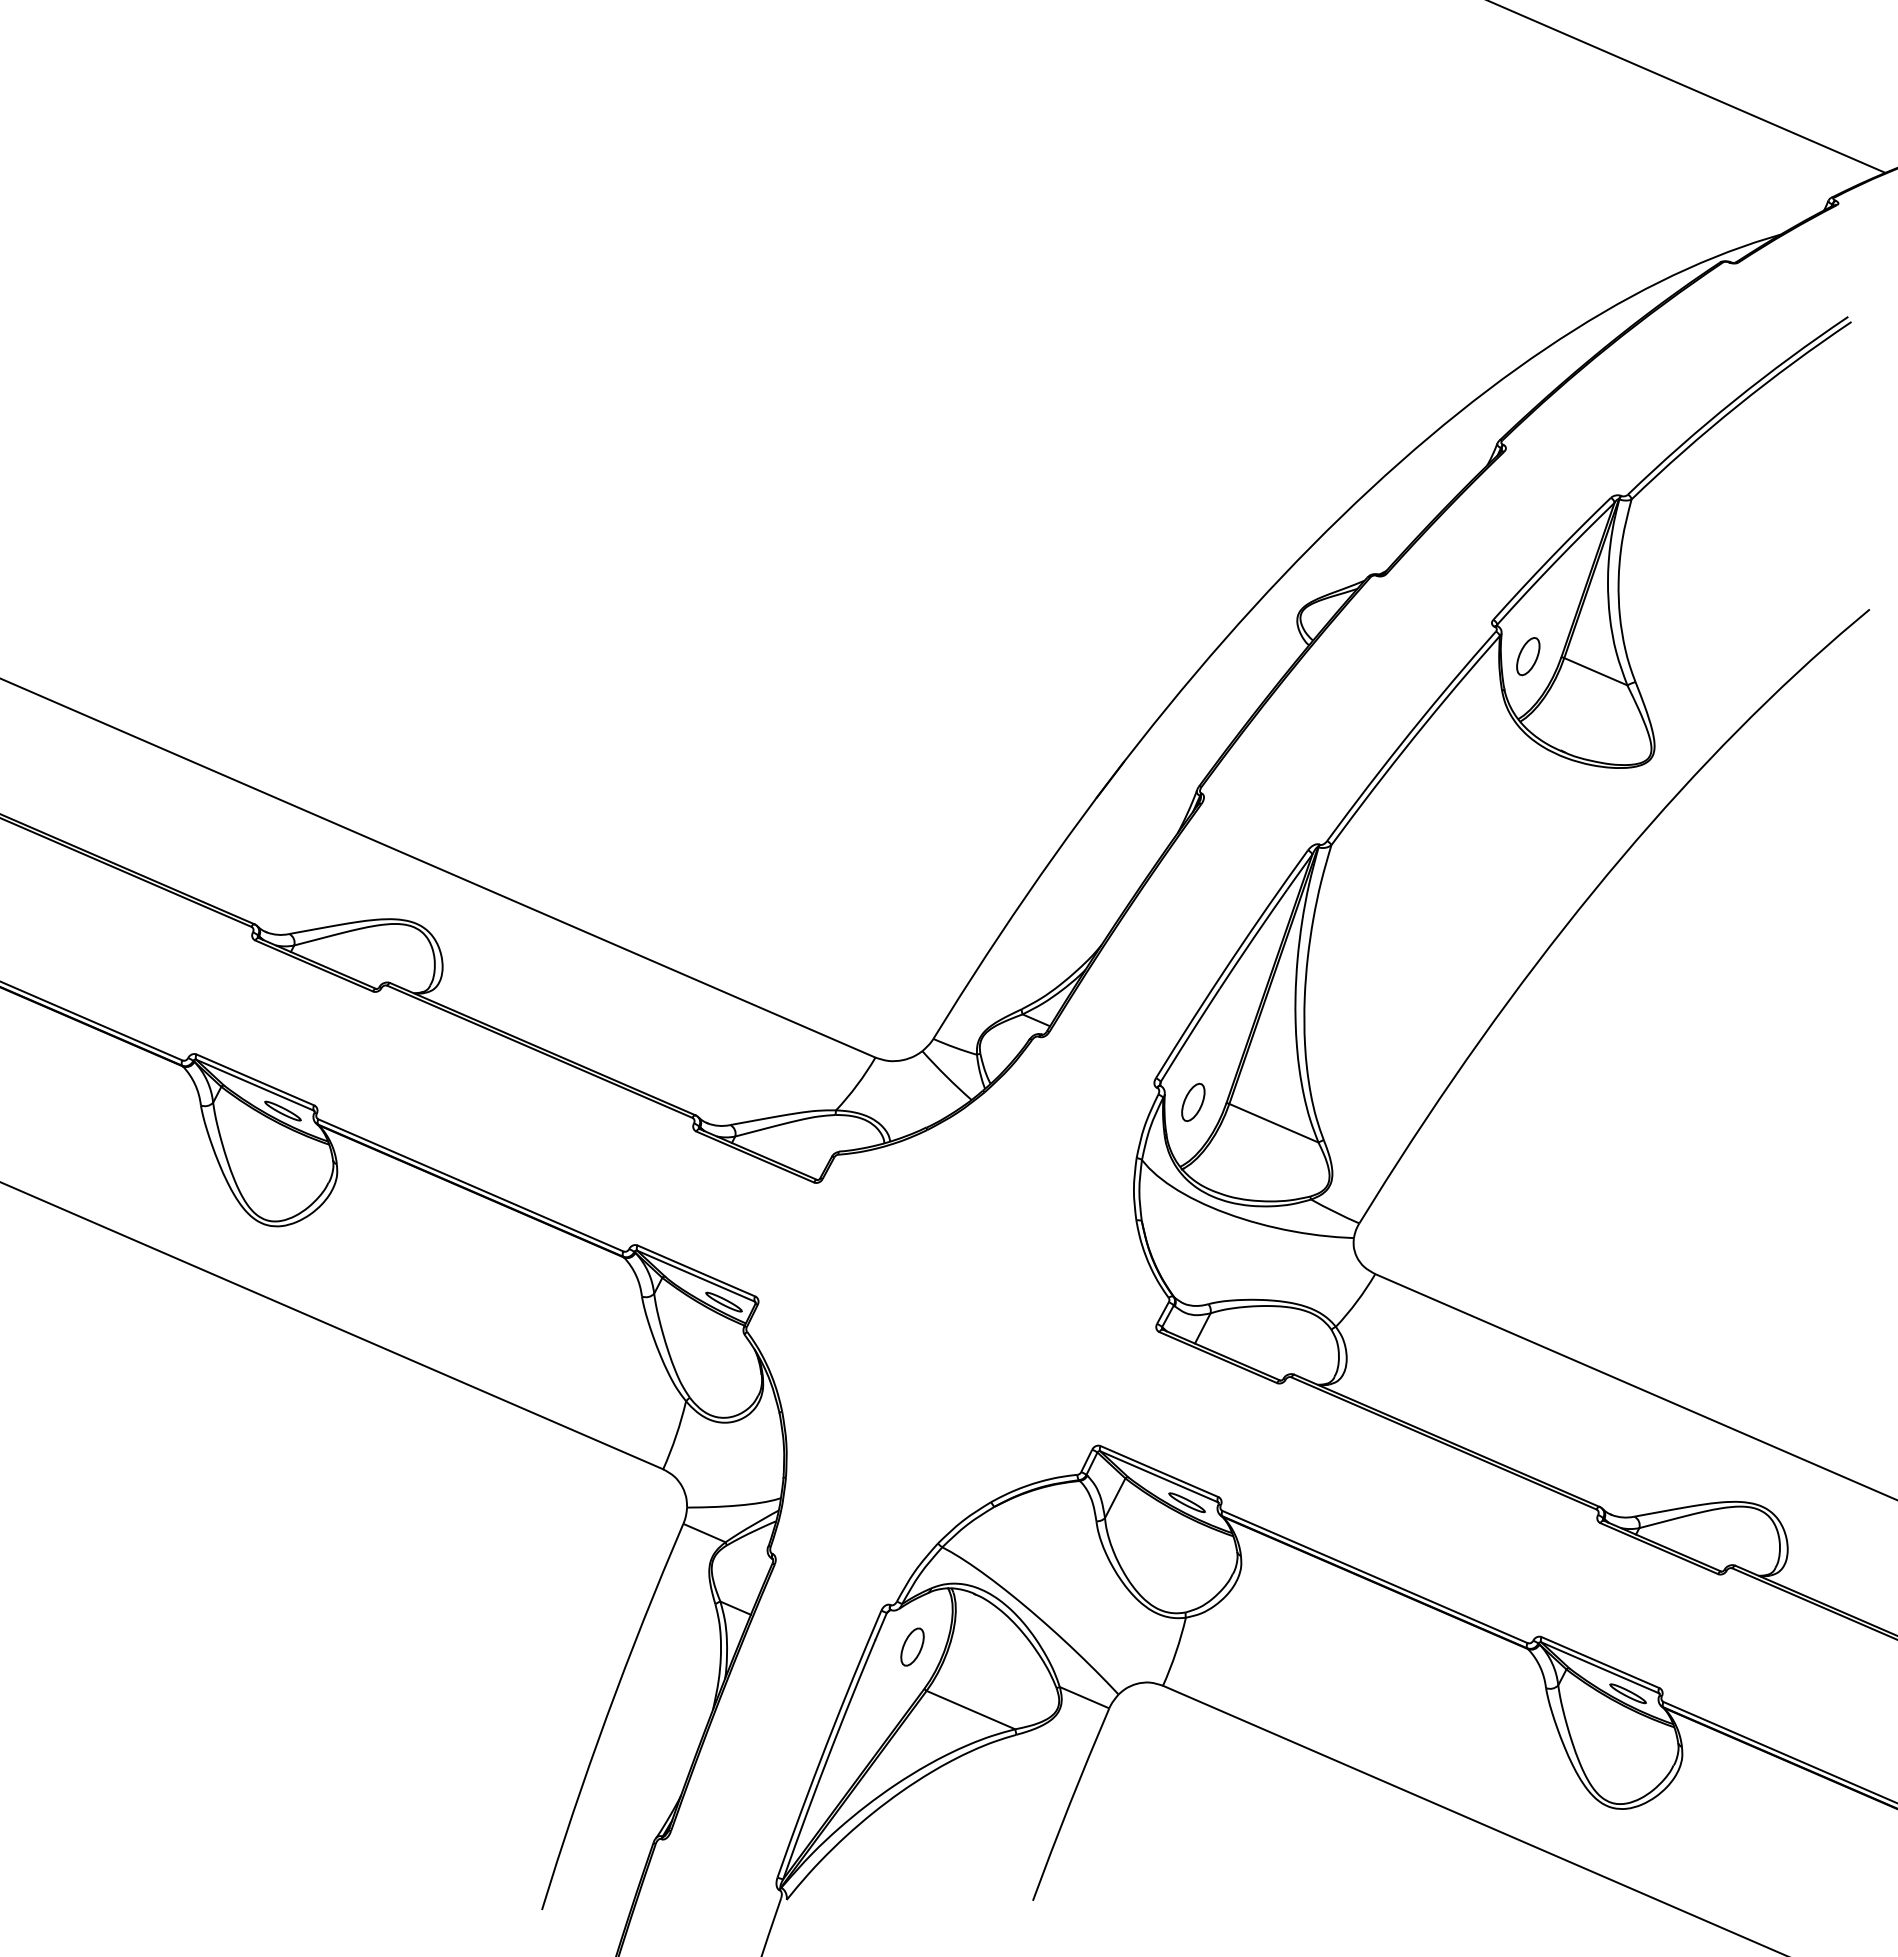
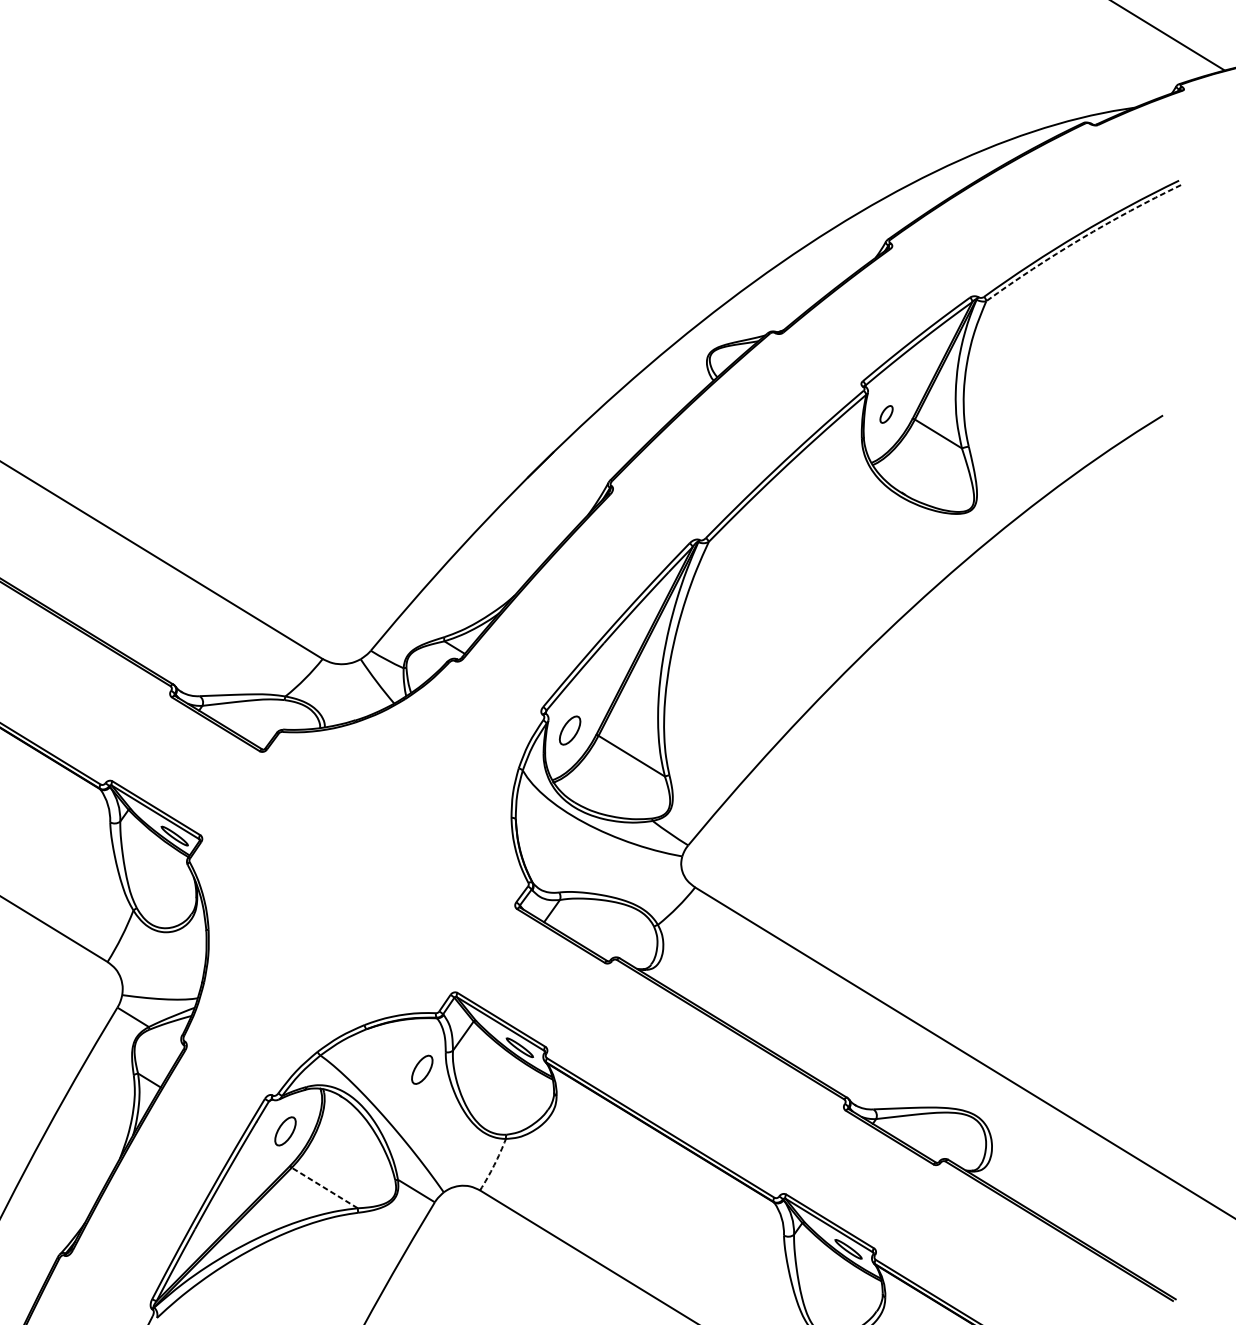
arc: (1737, 405) -> (1081, 238), solid -> dashed
part: (1528, 656) -> (886, 414), size x0.6
part: (1070, 1546) -> (422, 1069), added
arc: (1176, 1652) -> (494, 1165), solid -> dashed
line: (970, 1709) -> (324, 1187), solid -> dashed

